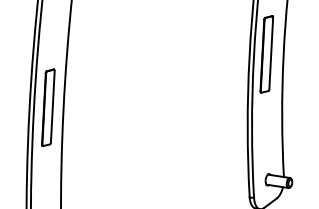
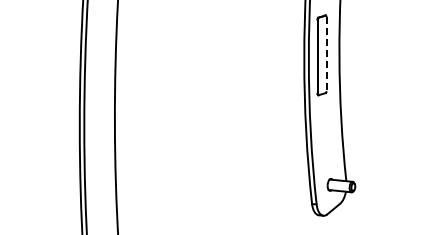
line: (271, 53) -> (326, 54), solid -> dashed
part: (47, 107) -> (98, 122), removed

